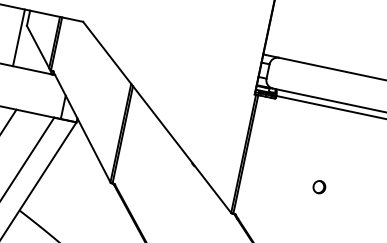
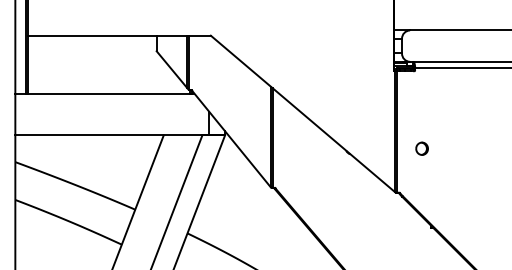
line: (19, 37) -> (151, 64), removed
part: (318, 186) -> (421, 148), moved

